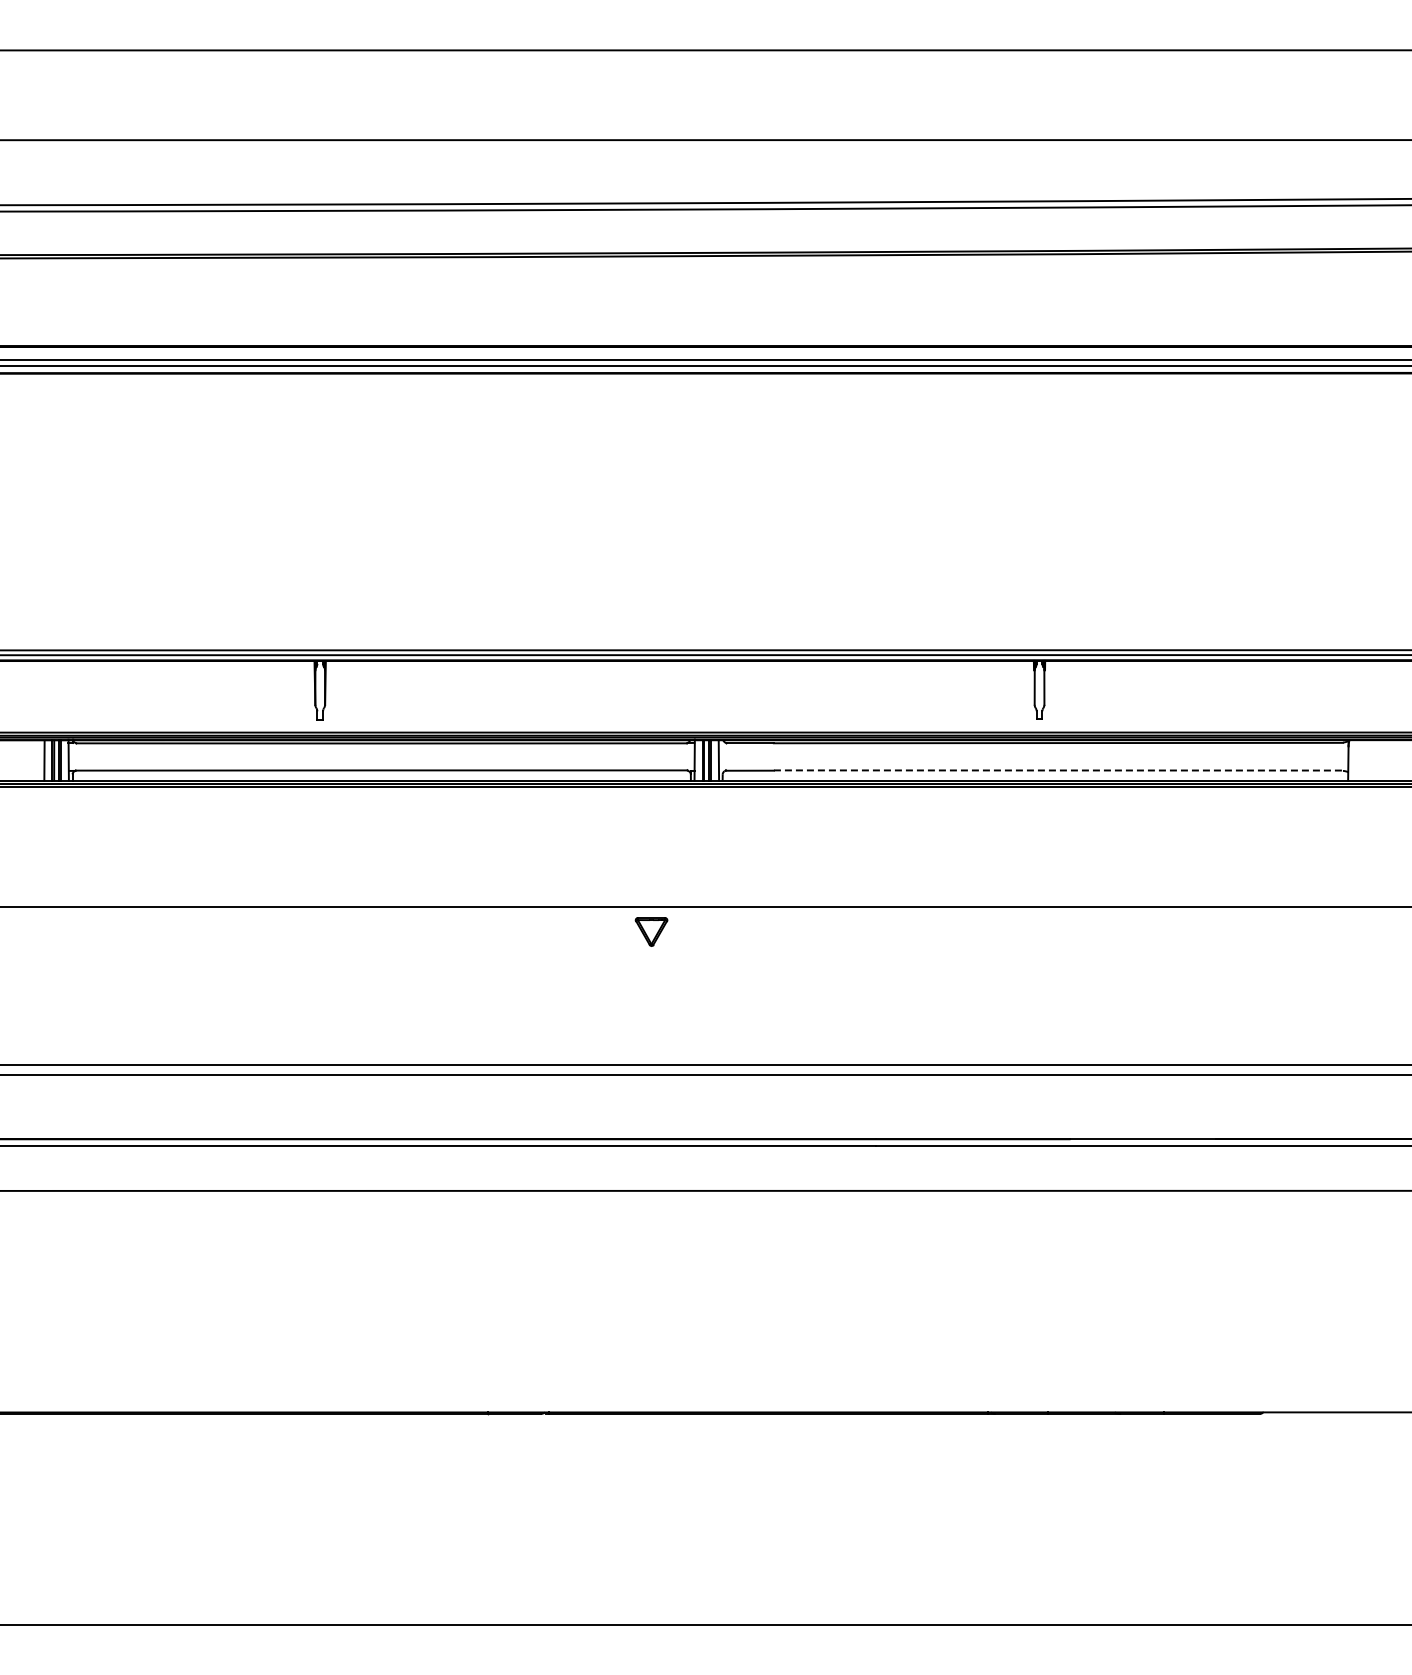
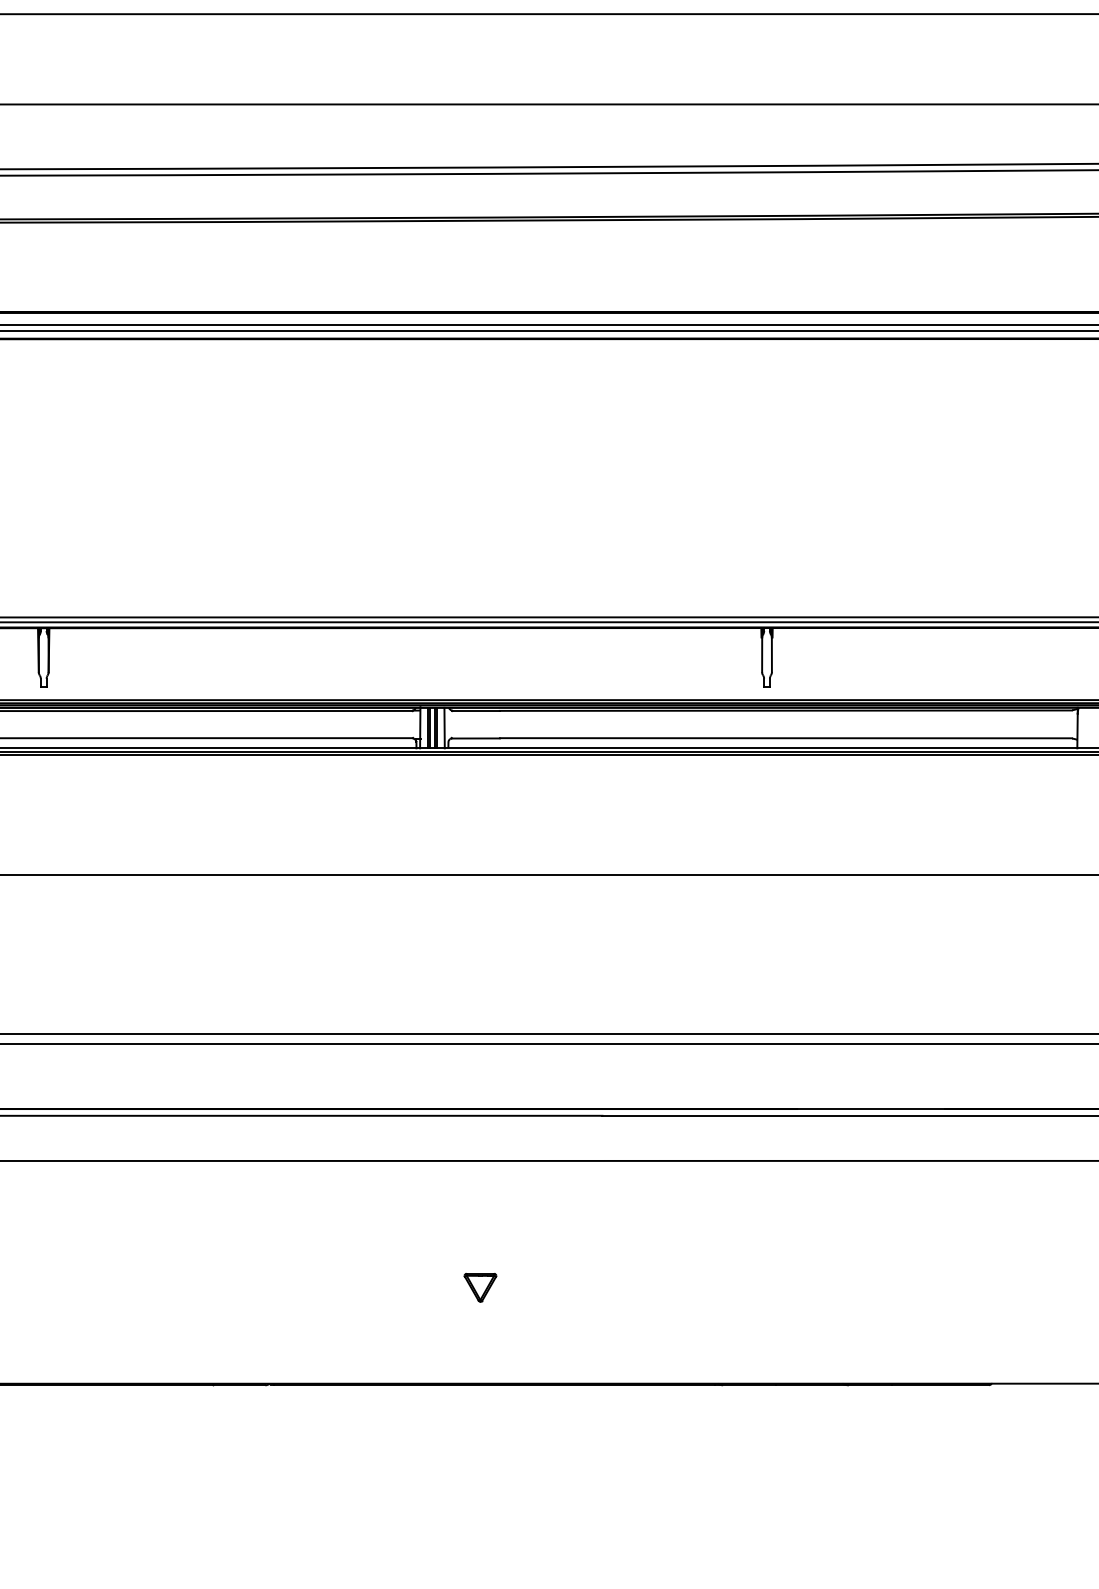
line: (1058, 770) -> (786, 738), dashed -> solid
part: (651, 931) -> (480, 1287), moved

